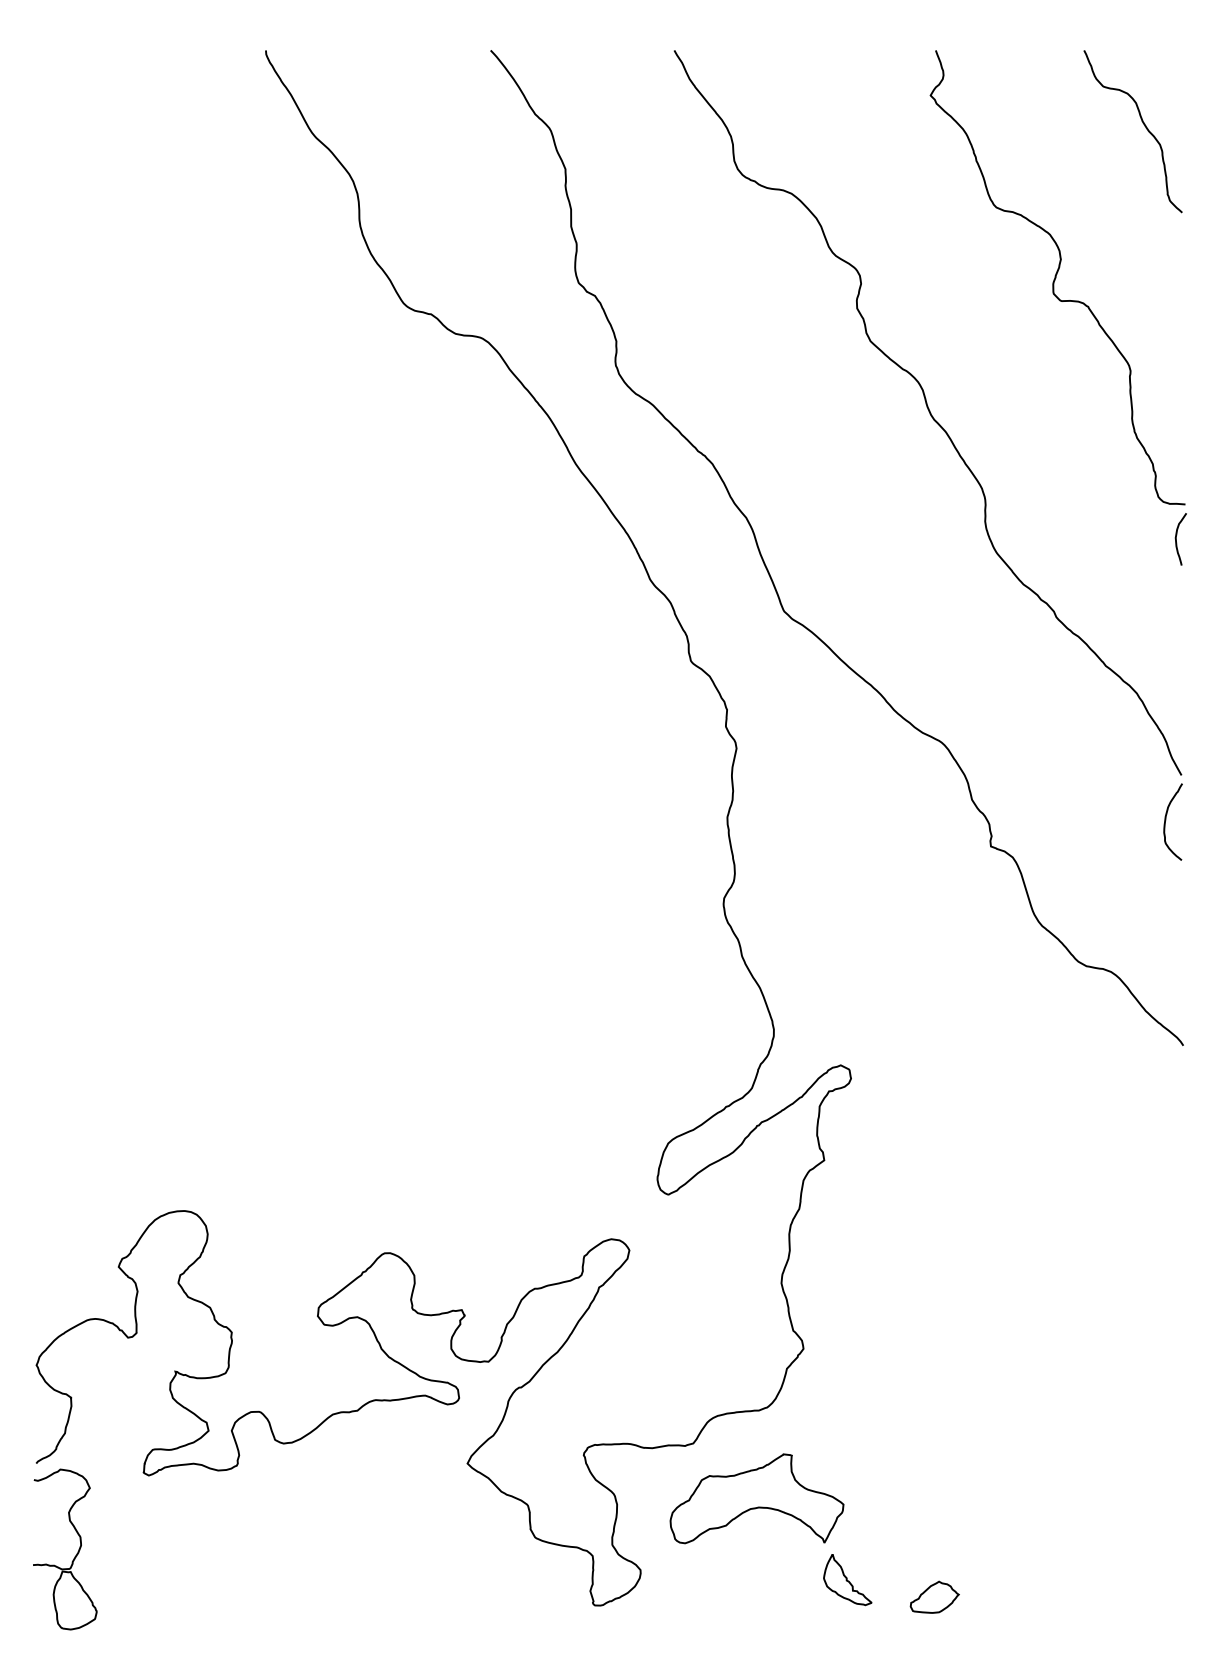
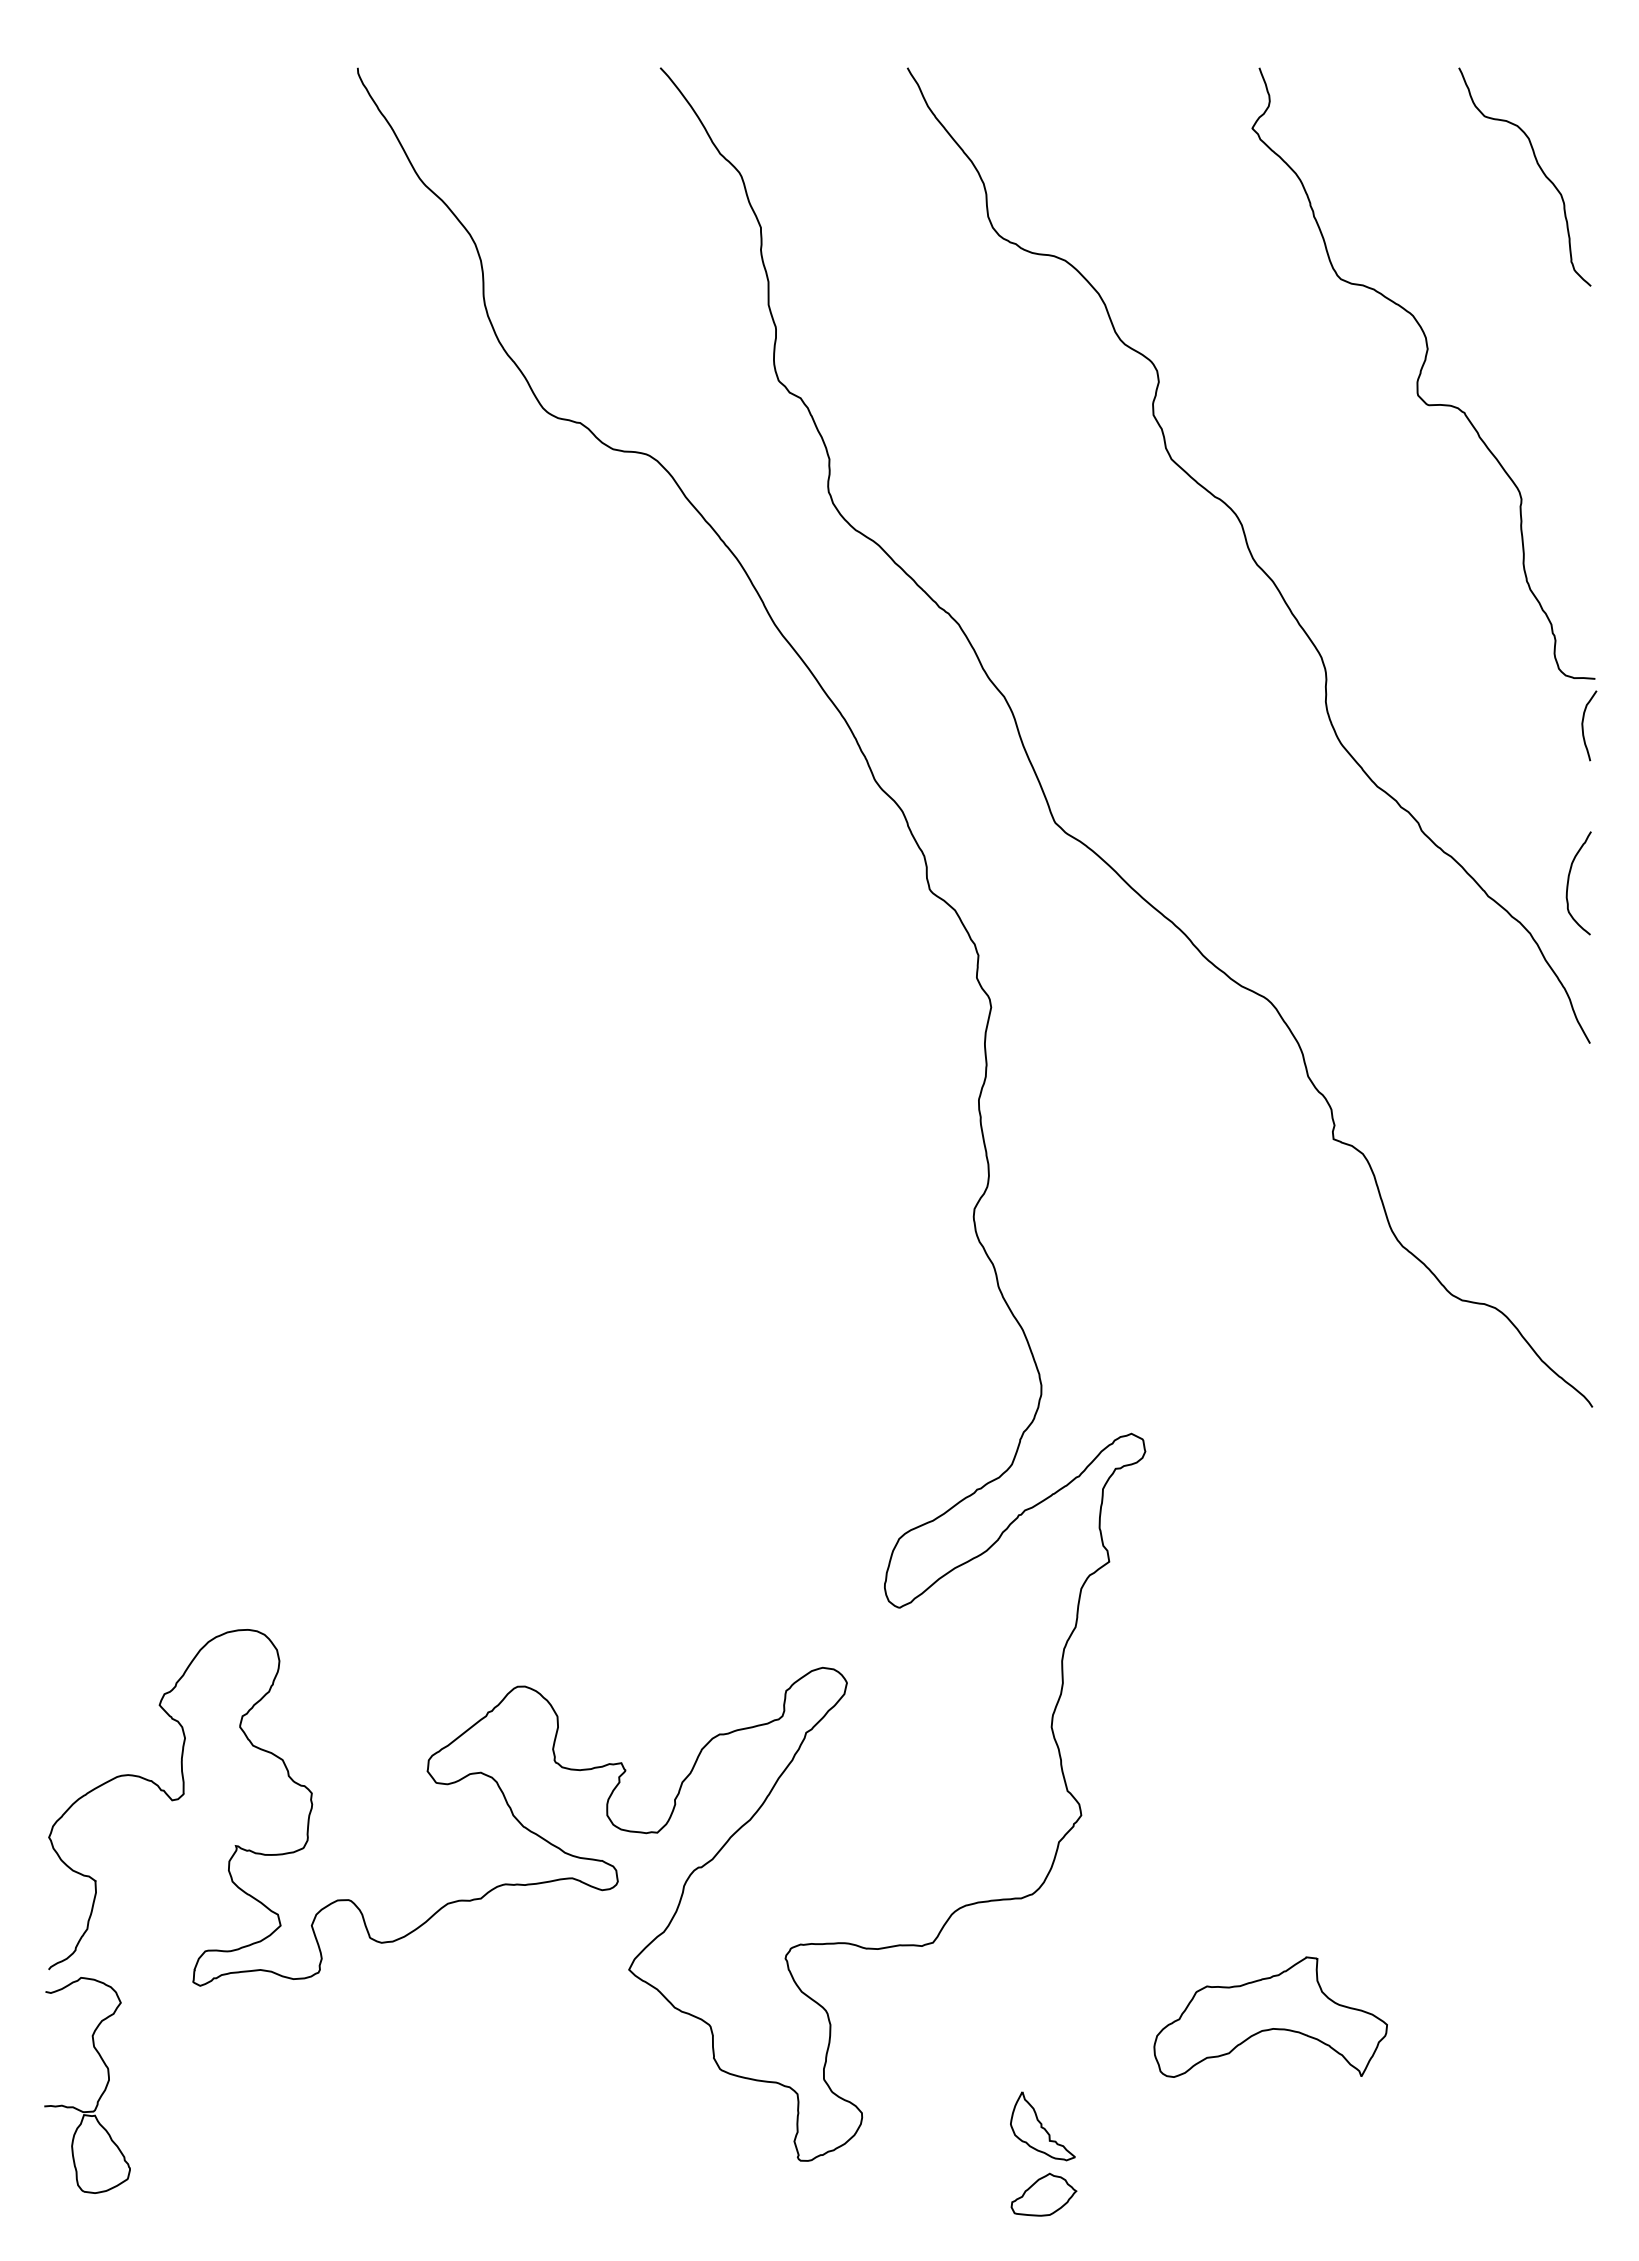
curve: (1166, 819) -> (1569, 880), moved
part: (756, 1498) -> (1270, 2016), moved
part: (847, 1580) -> (1042, 2126), moved
part: (934, 1597) -> (1043, 2194), moved

